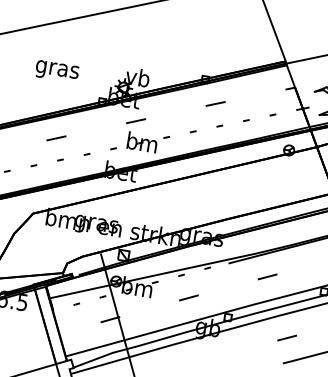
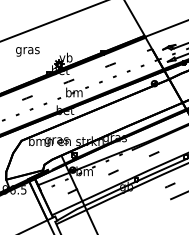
text: (56, 71) -> (27, 51), moved

